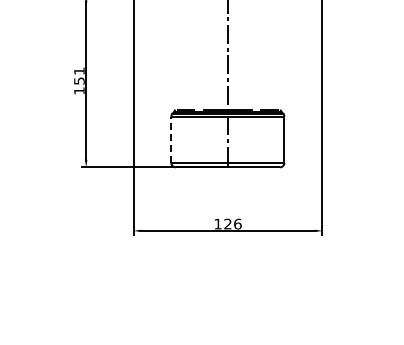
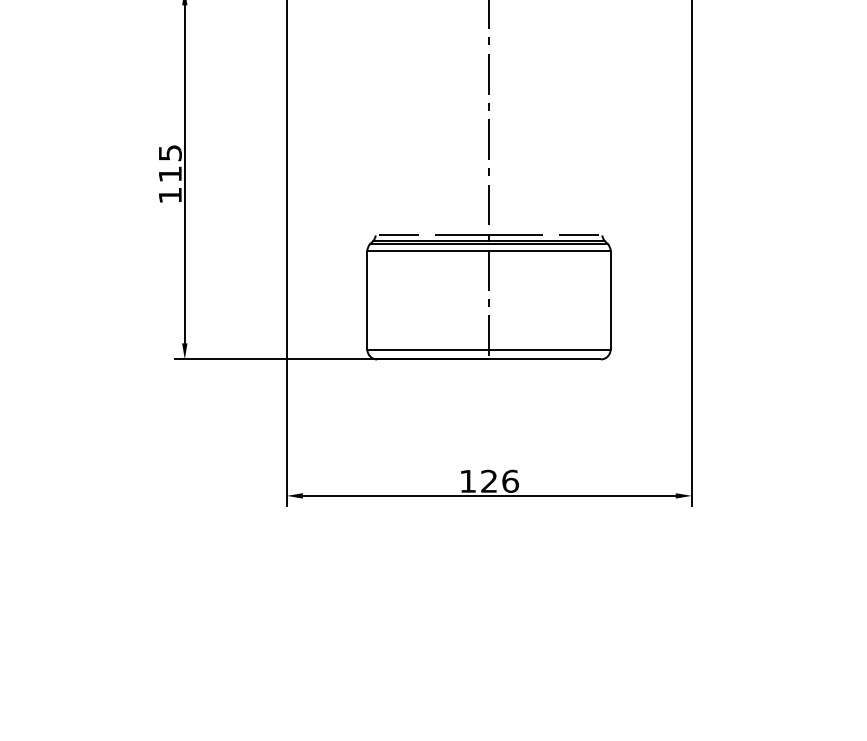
text: (79, 75) -> (170, 162), 151 -> 115
line: (171, 139) -> (368, 299), dashed -> solid

